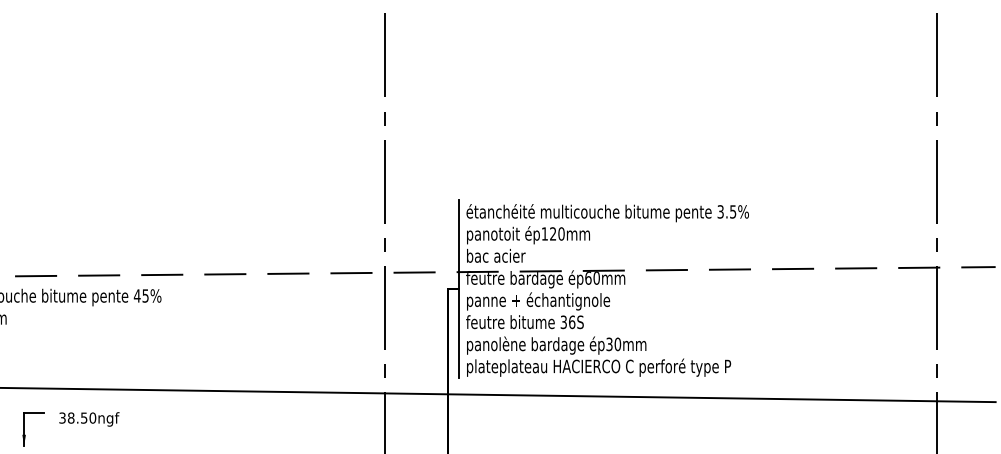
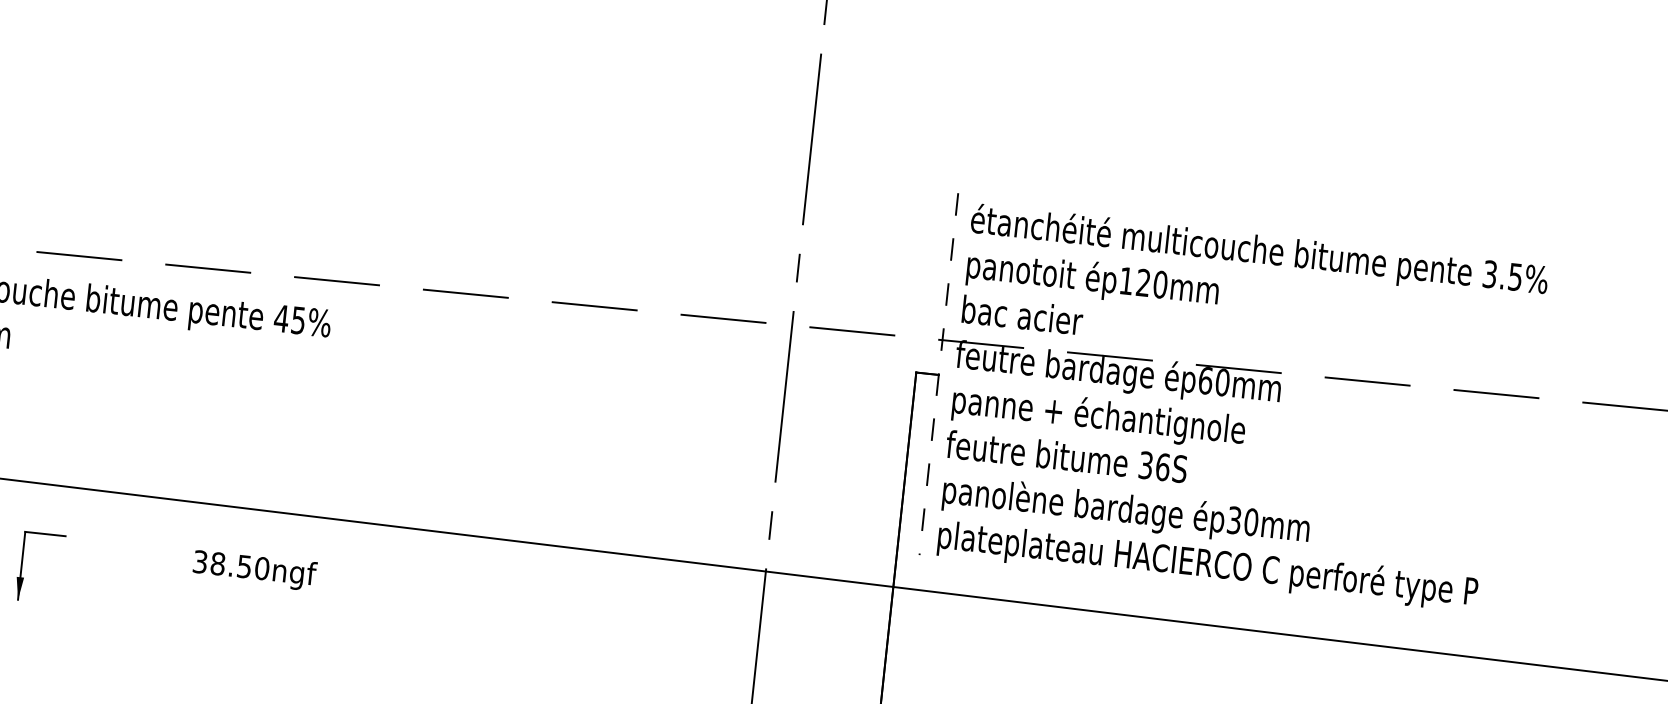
line: (458, 288) -> (938, 373), solid -> dashed
text: (89, 419) -> (255, 570), moved

